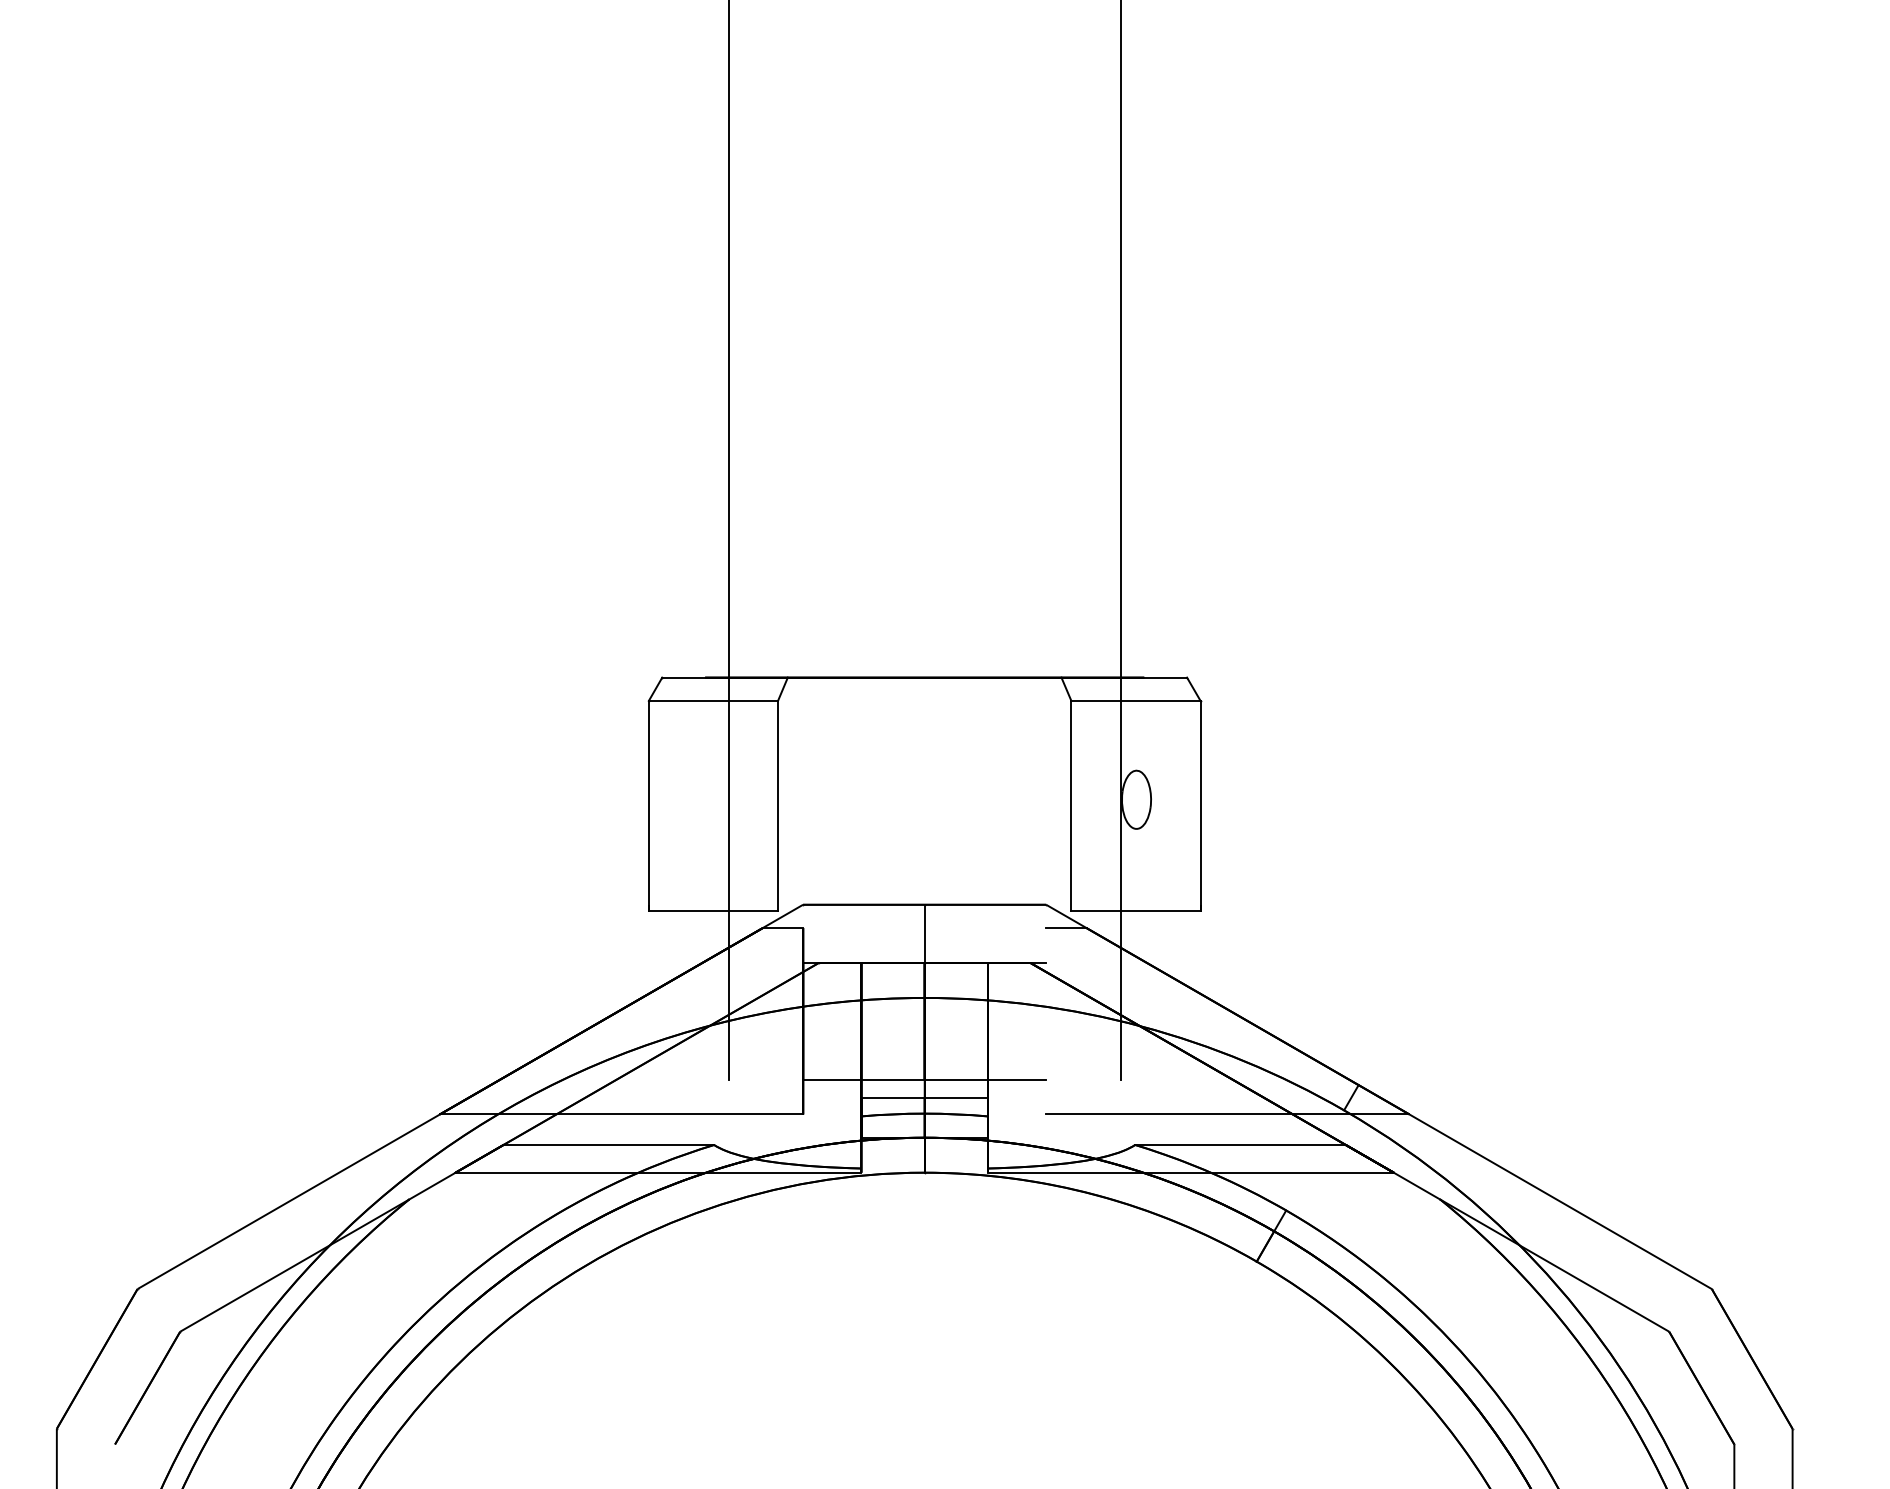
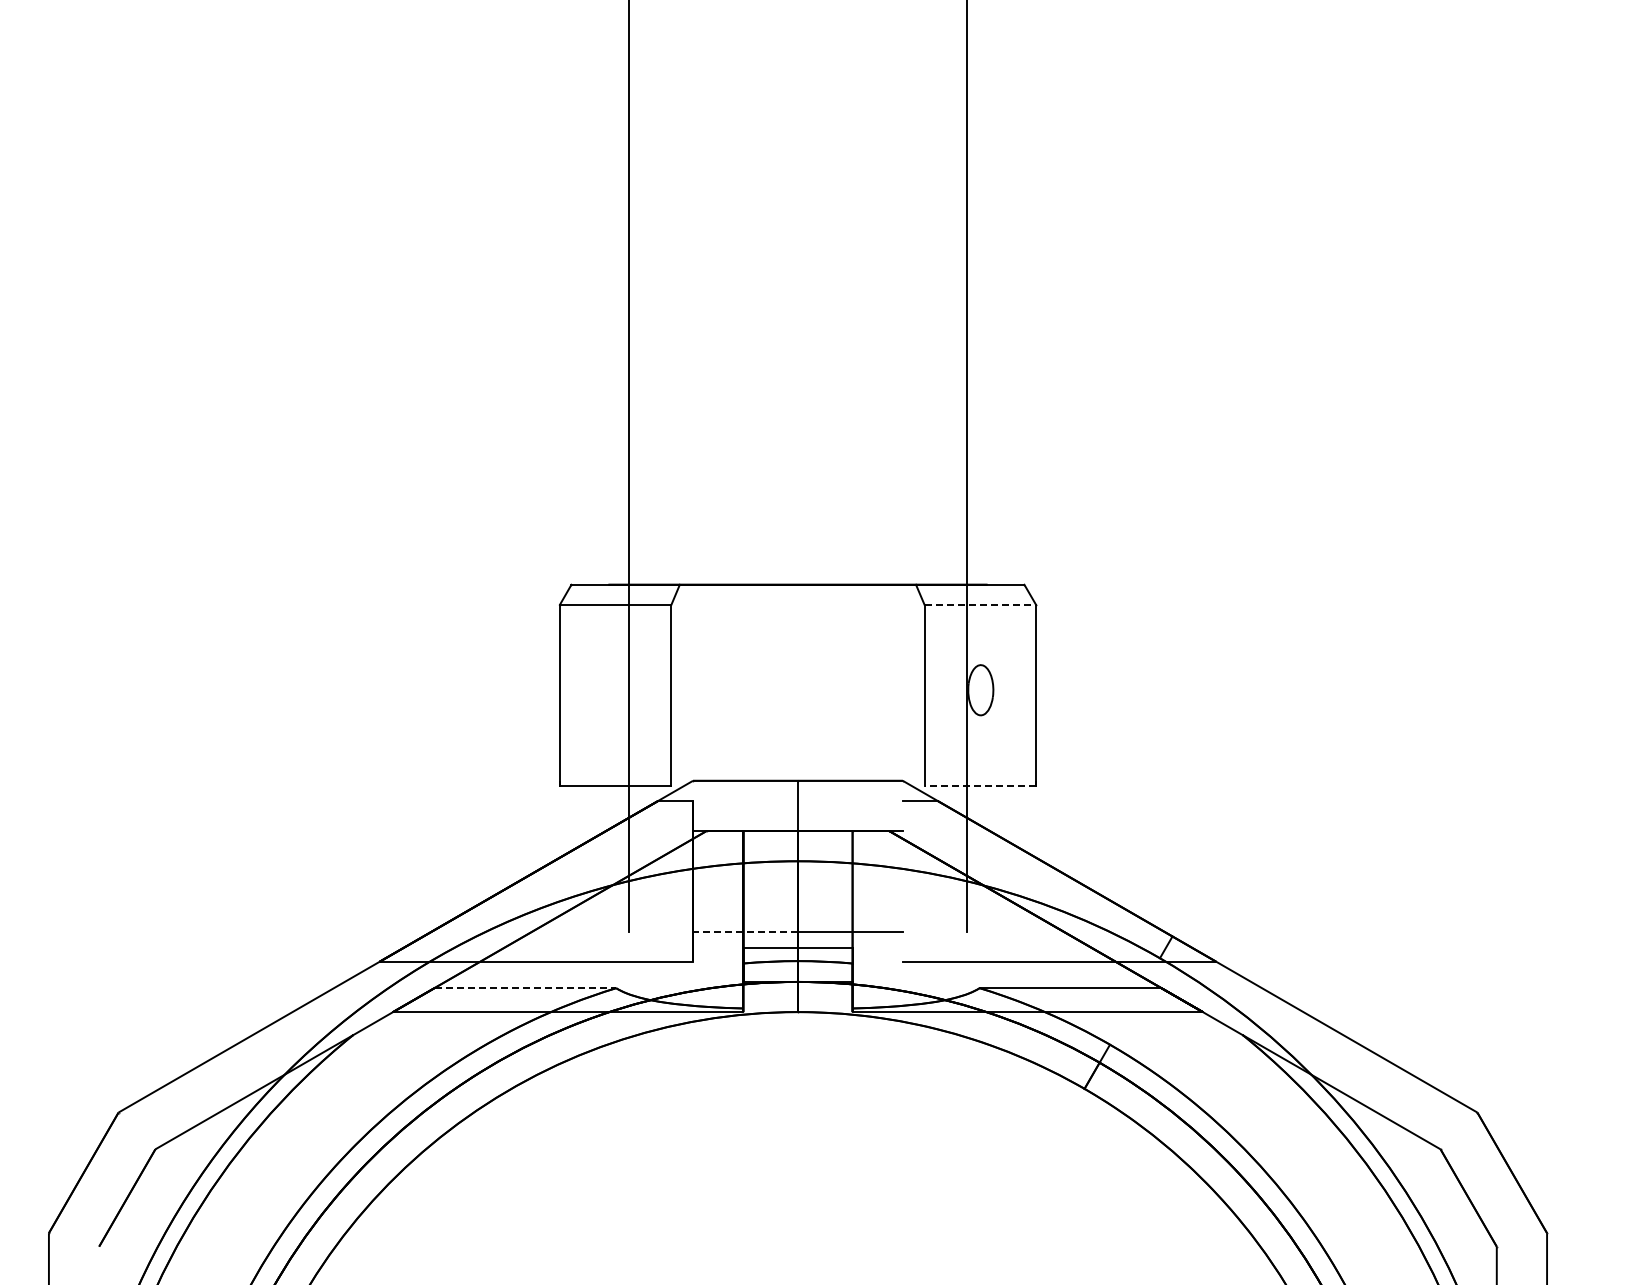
line: (1136, 700) -> (980, 604), solid -> dashed
line: (1136, 910) -> (980, 785), solid -> dashed
line: (863, 1079) -> (745, 931), solid -> dashed
line: (609, 1145) -> (525, 988), solid -> dashed

